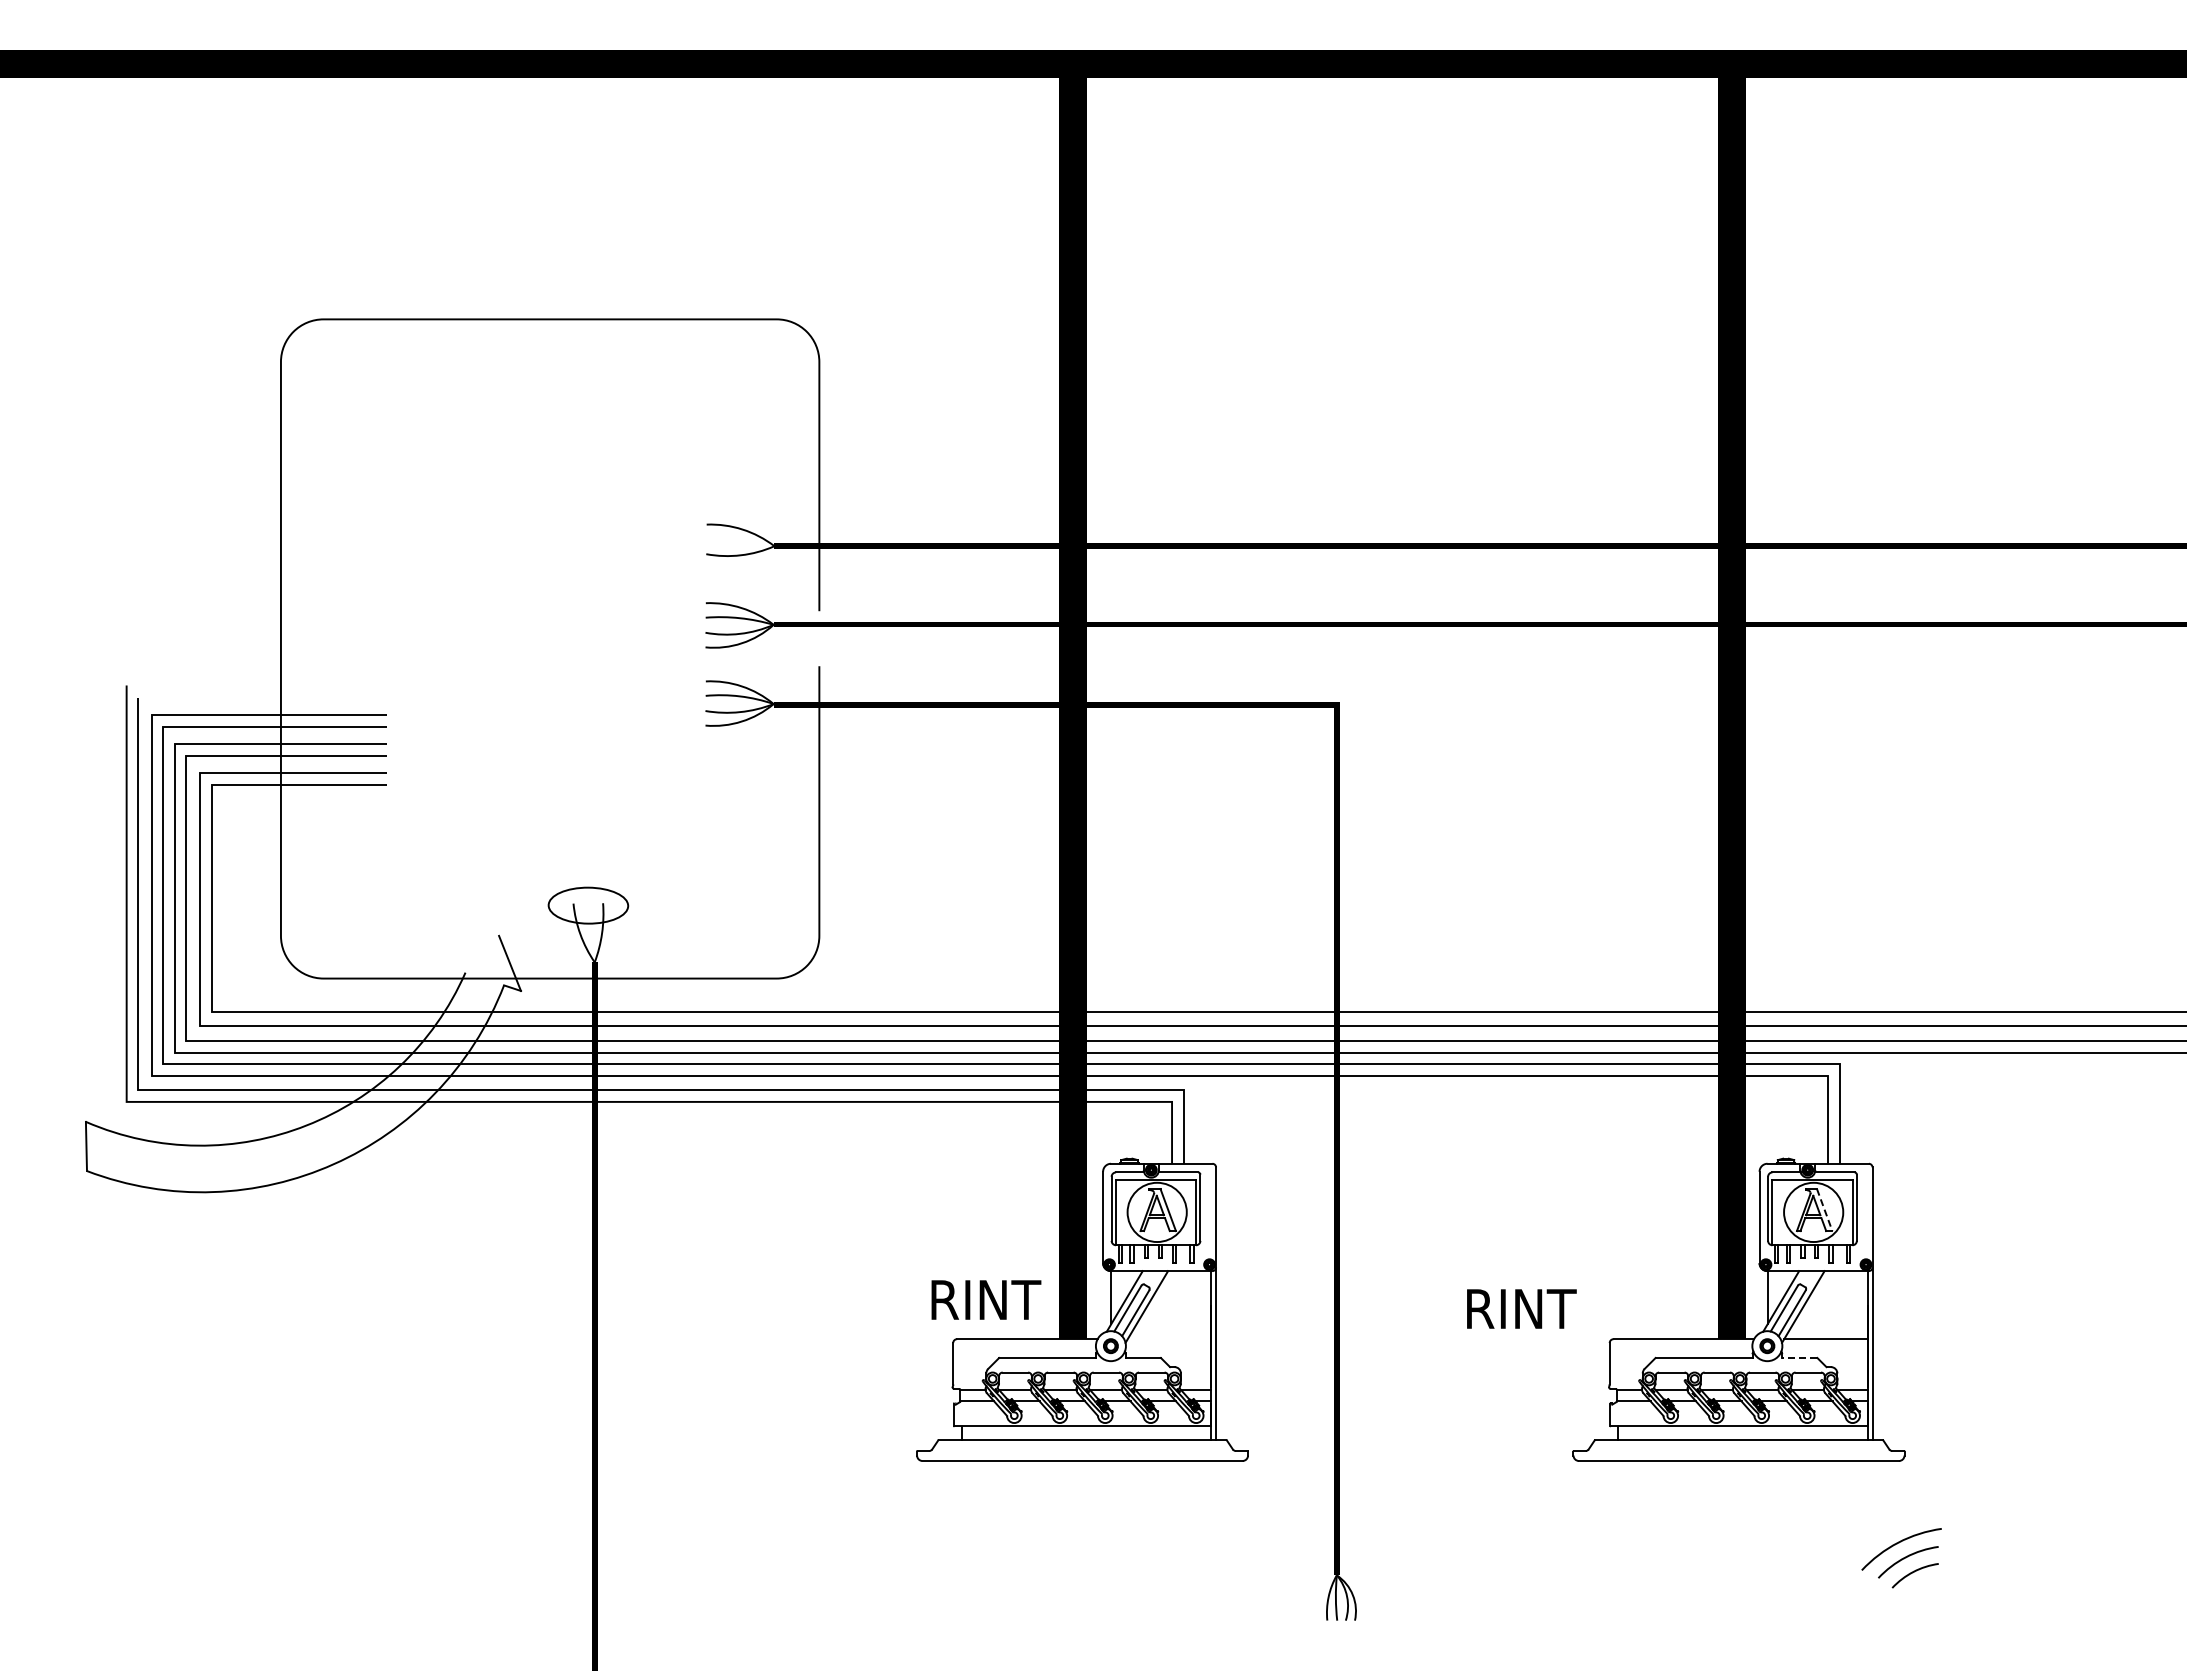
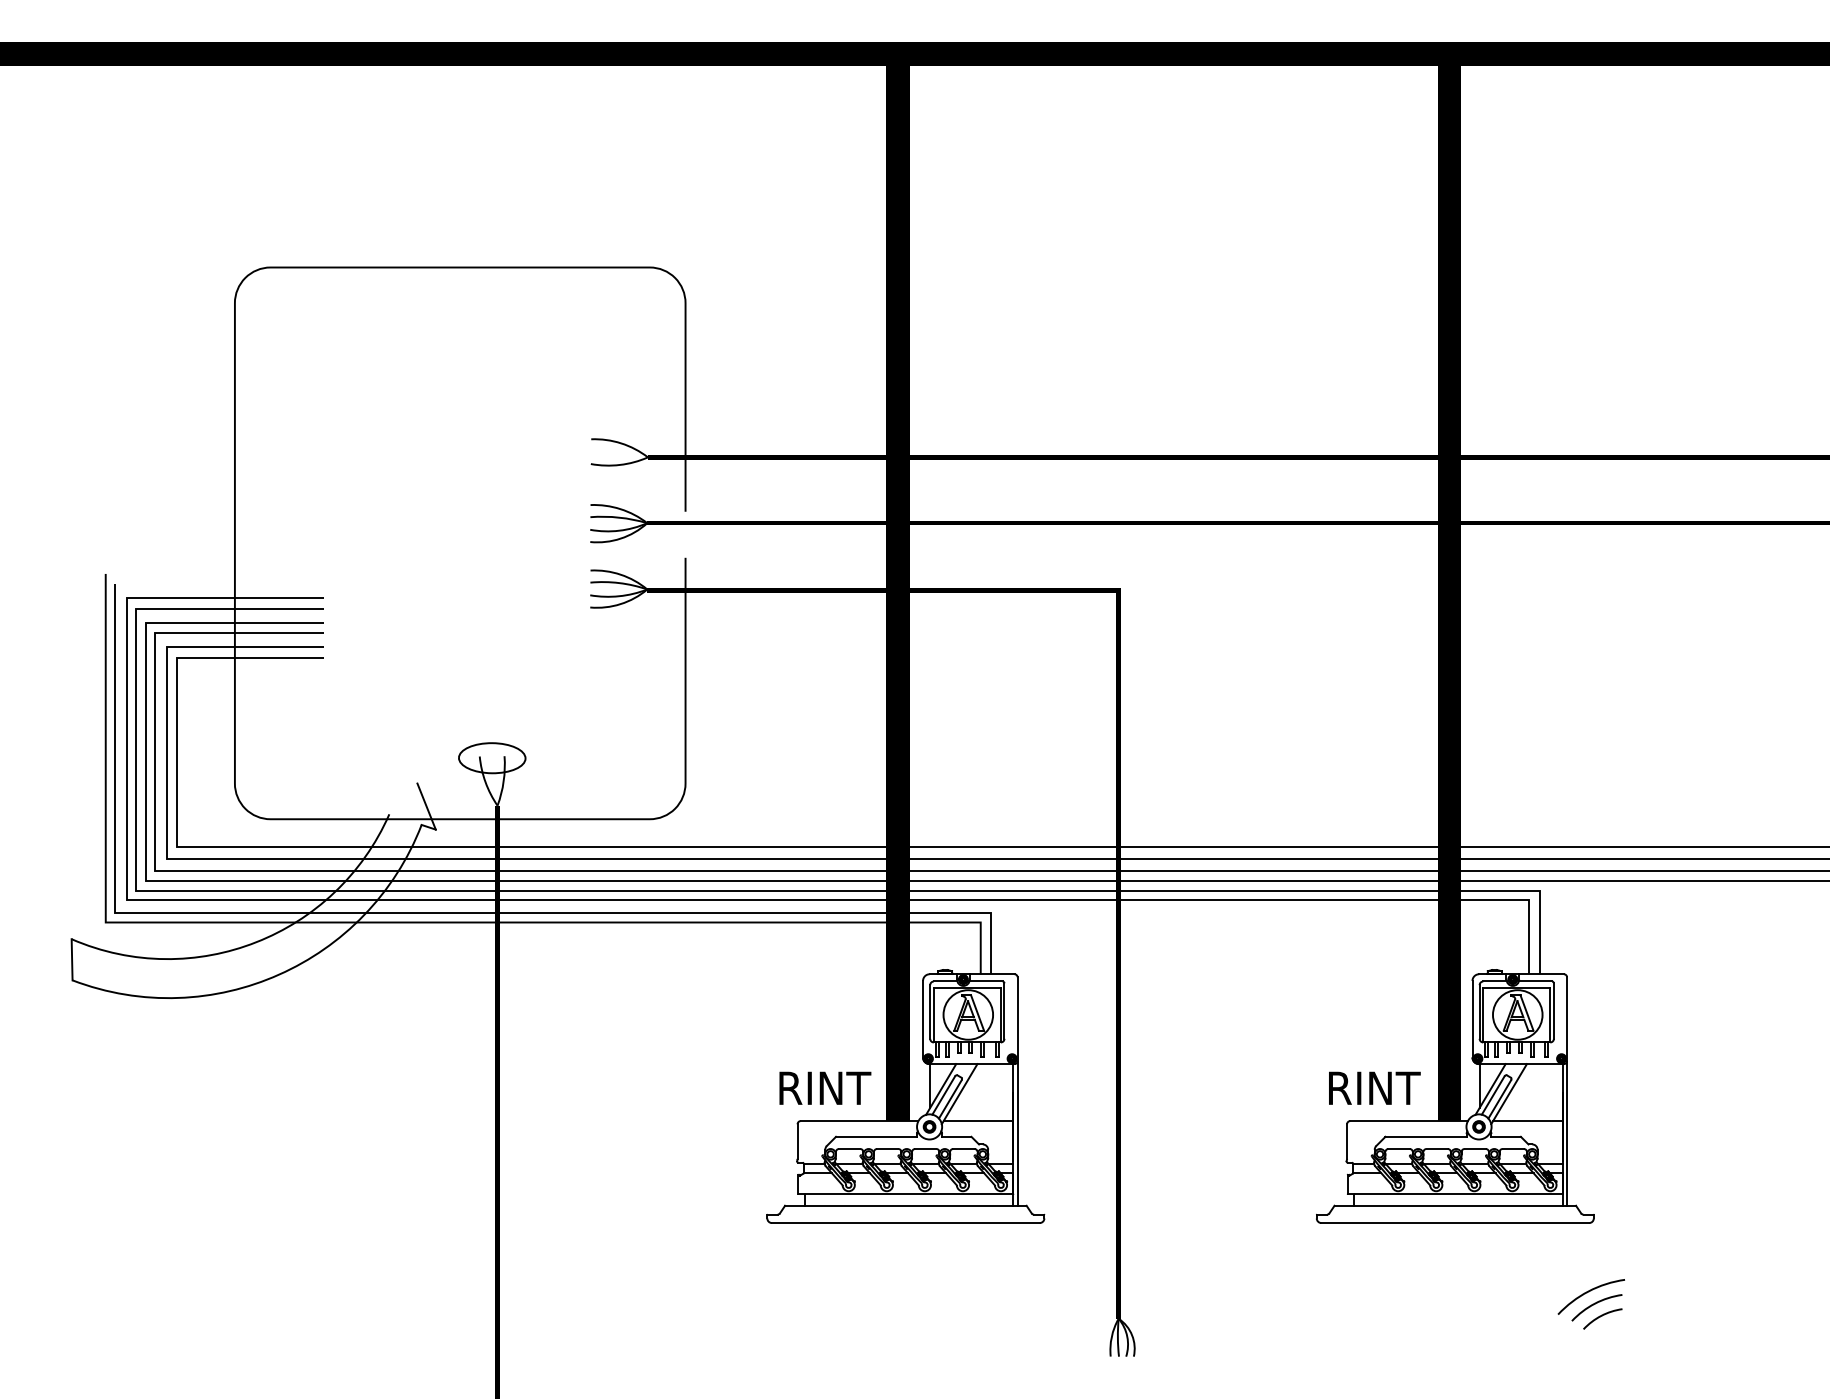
line: (1824, 1210) -> (1526, 1013), dashed -> solid
text: (1521, 1308) -> (1374, 1087), moved
line: (1169, 1339) -> (978, 1121), added
line: (1799, 1357) -> (1505, 1136), dashed -> solid

